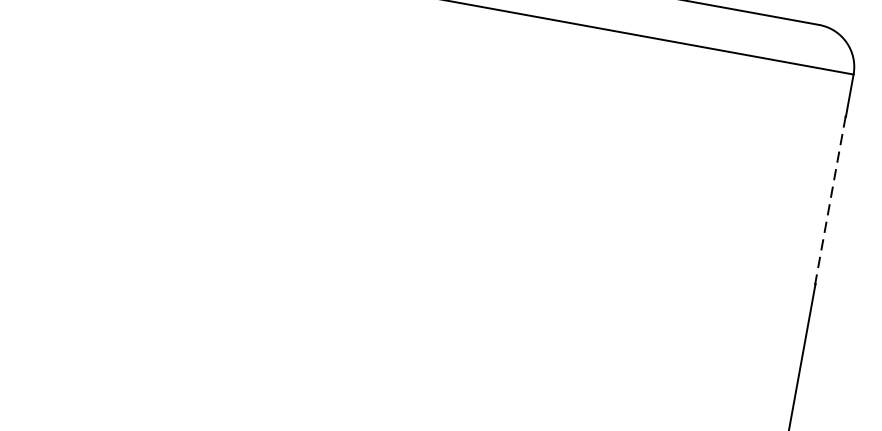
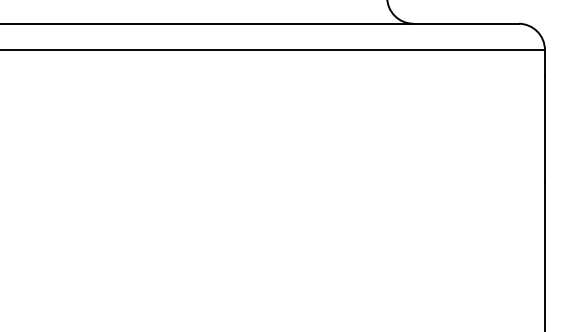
line: (830, 199) -> (544, 128), dashed -> solid

